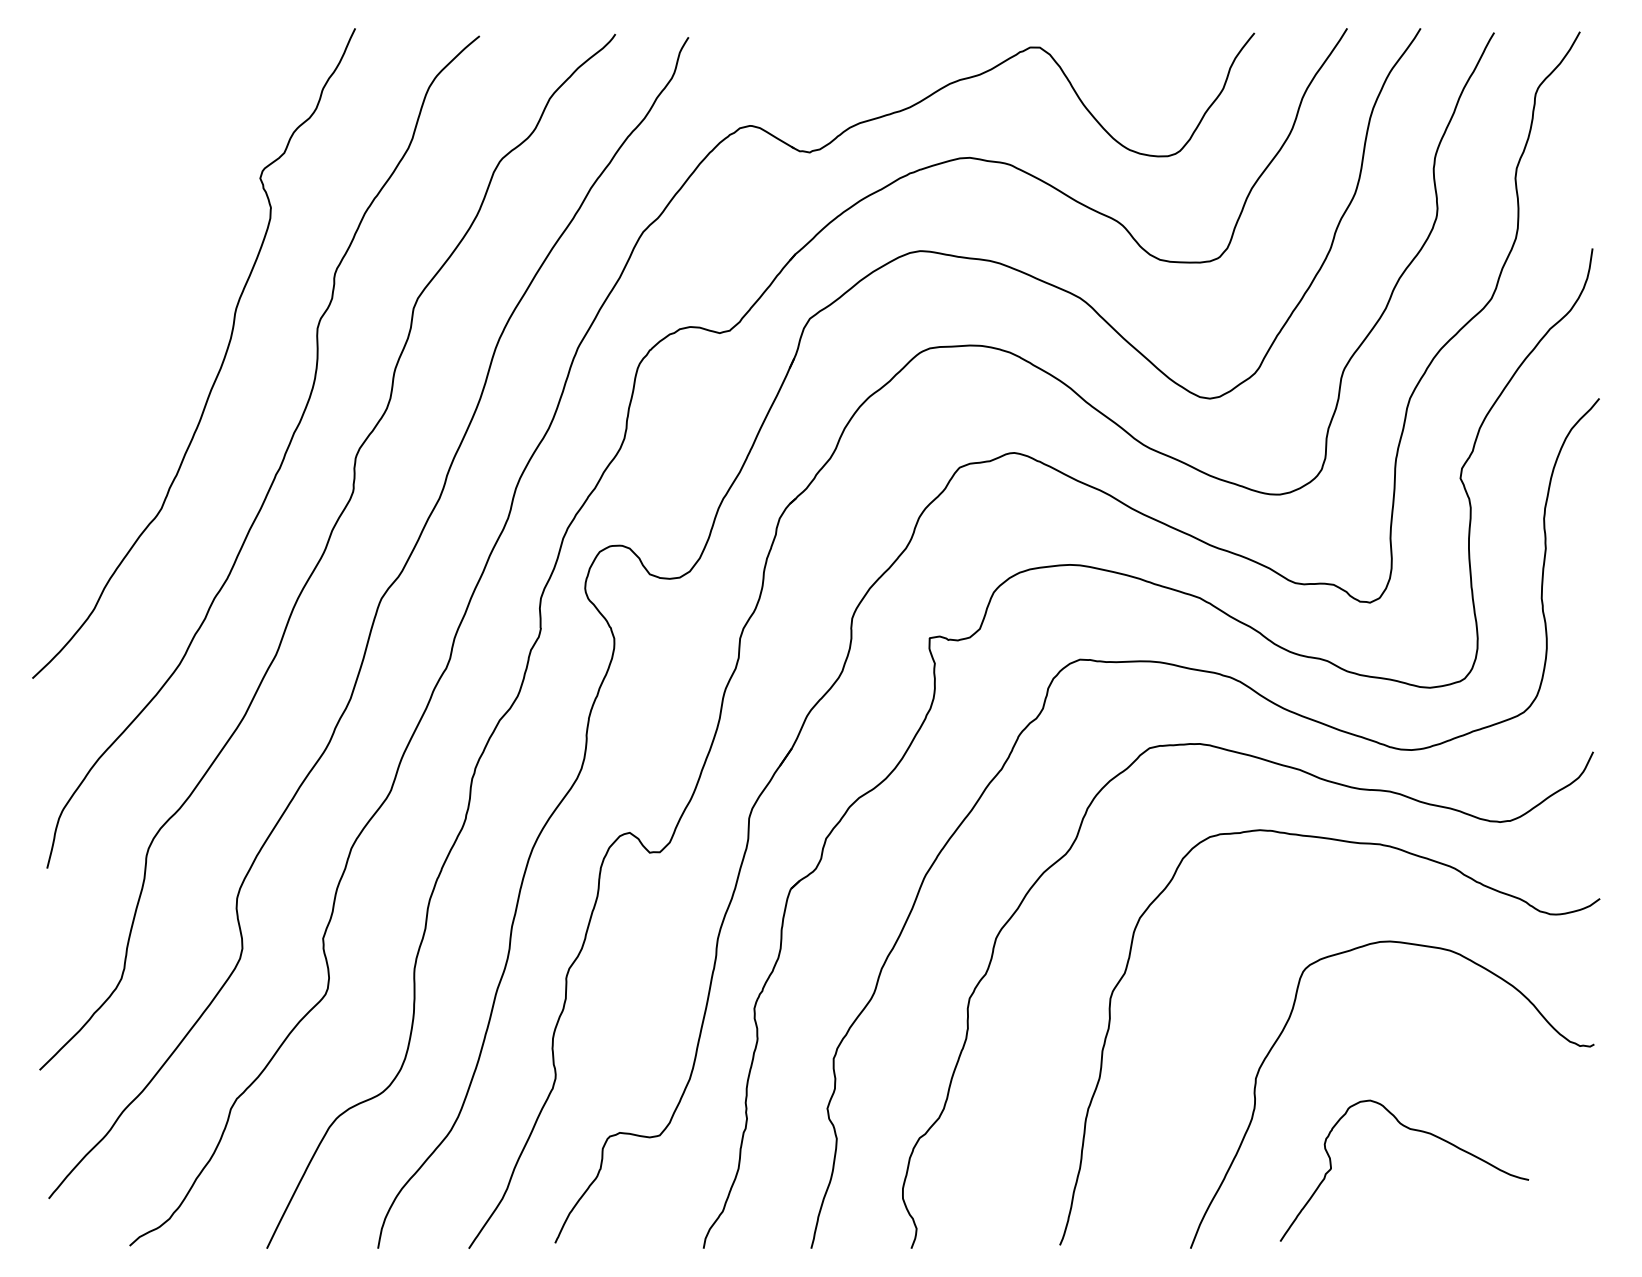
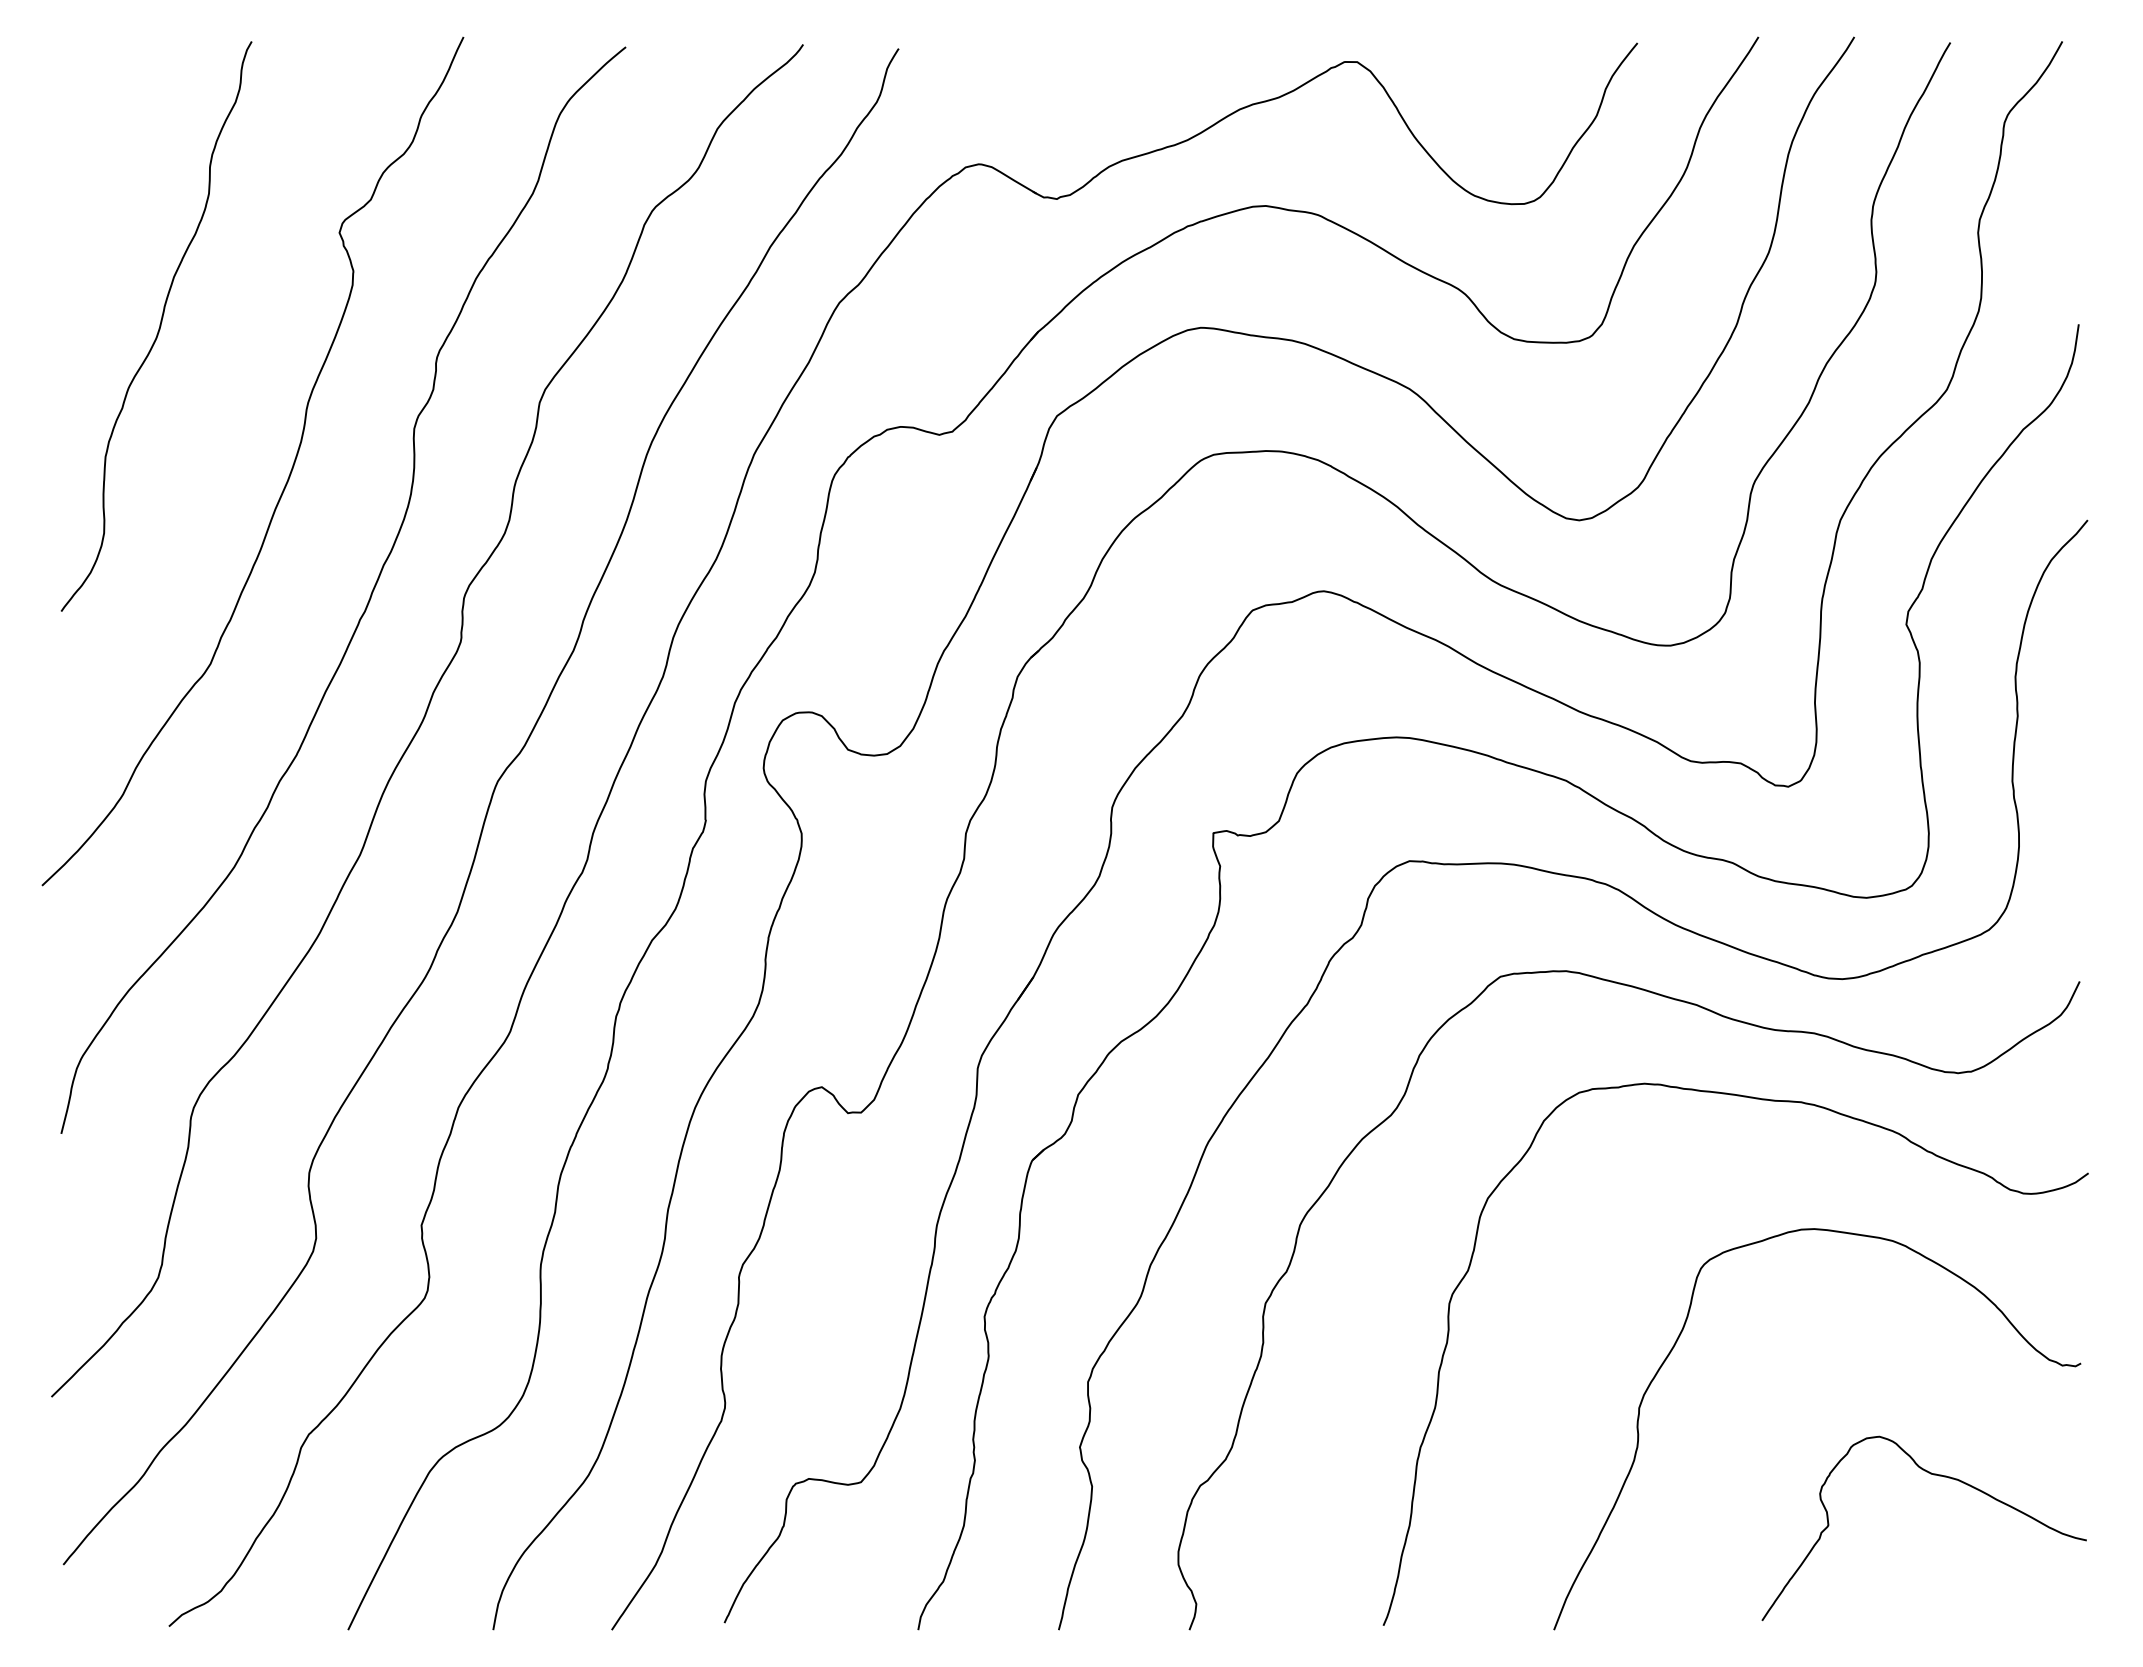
curve: (121, 251) -> (158, 328), added
curve: (1411, 1130) -> (1933, 1475), moved

